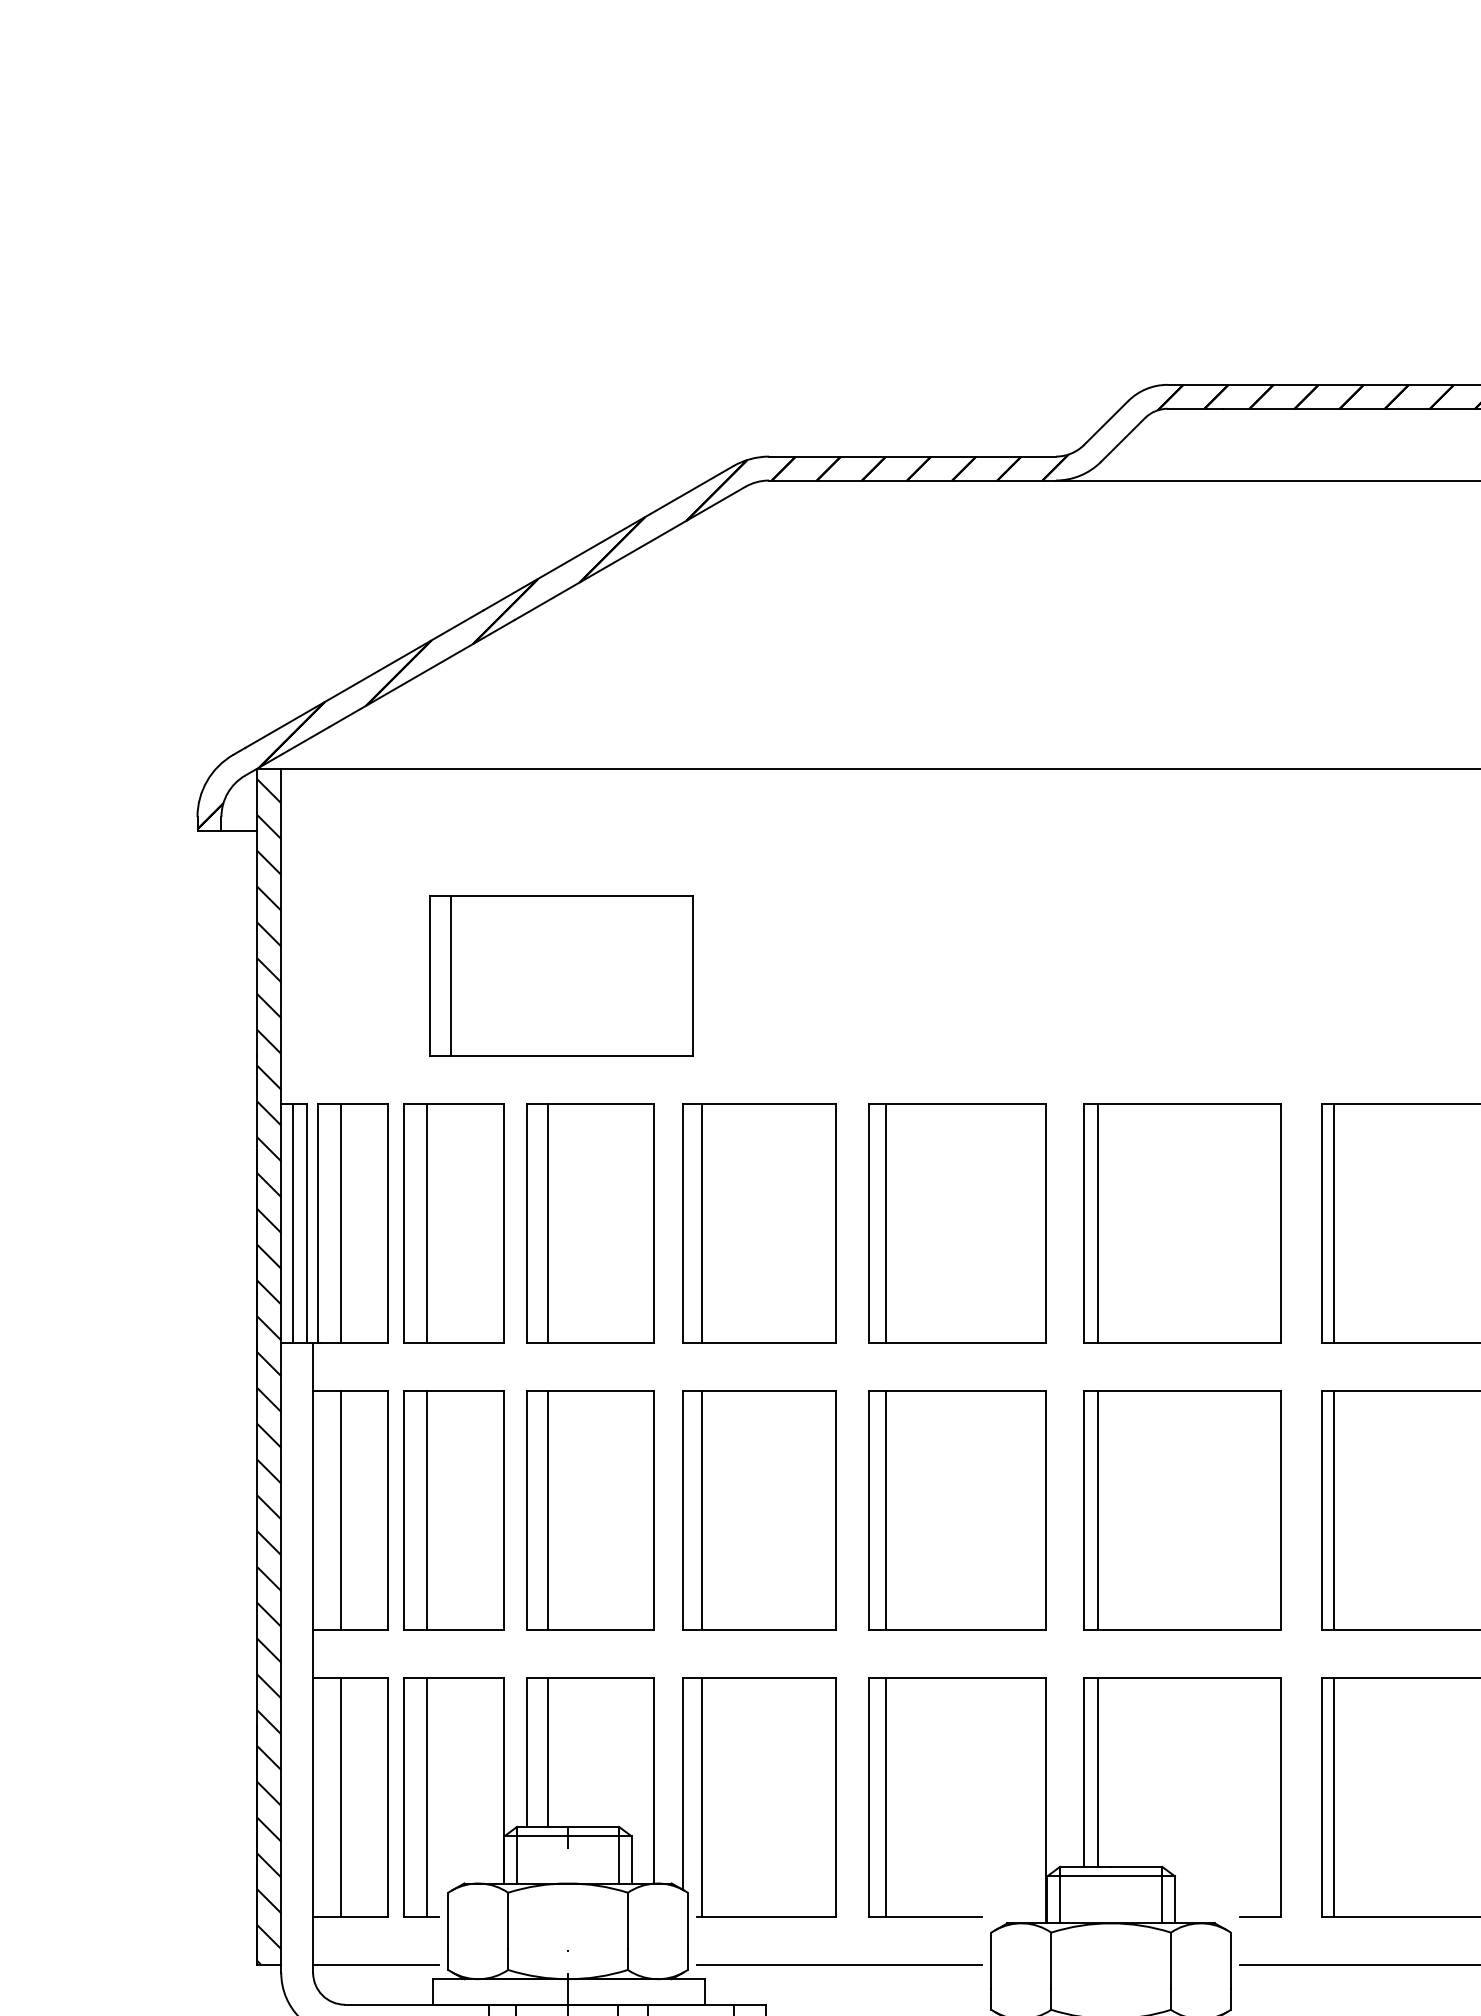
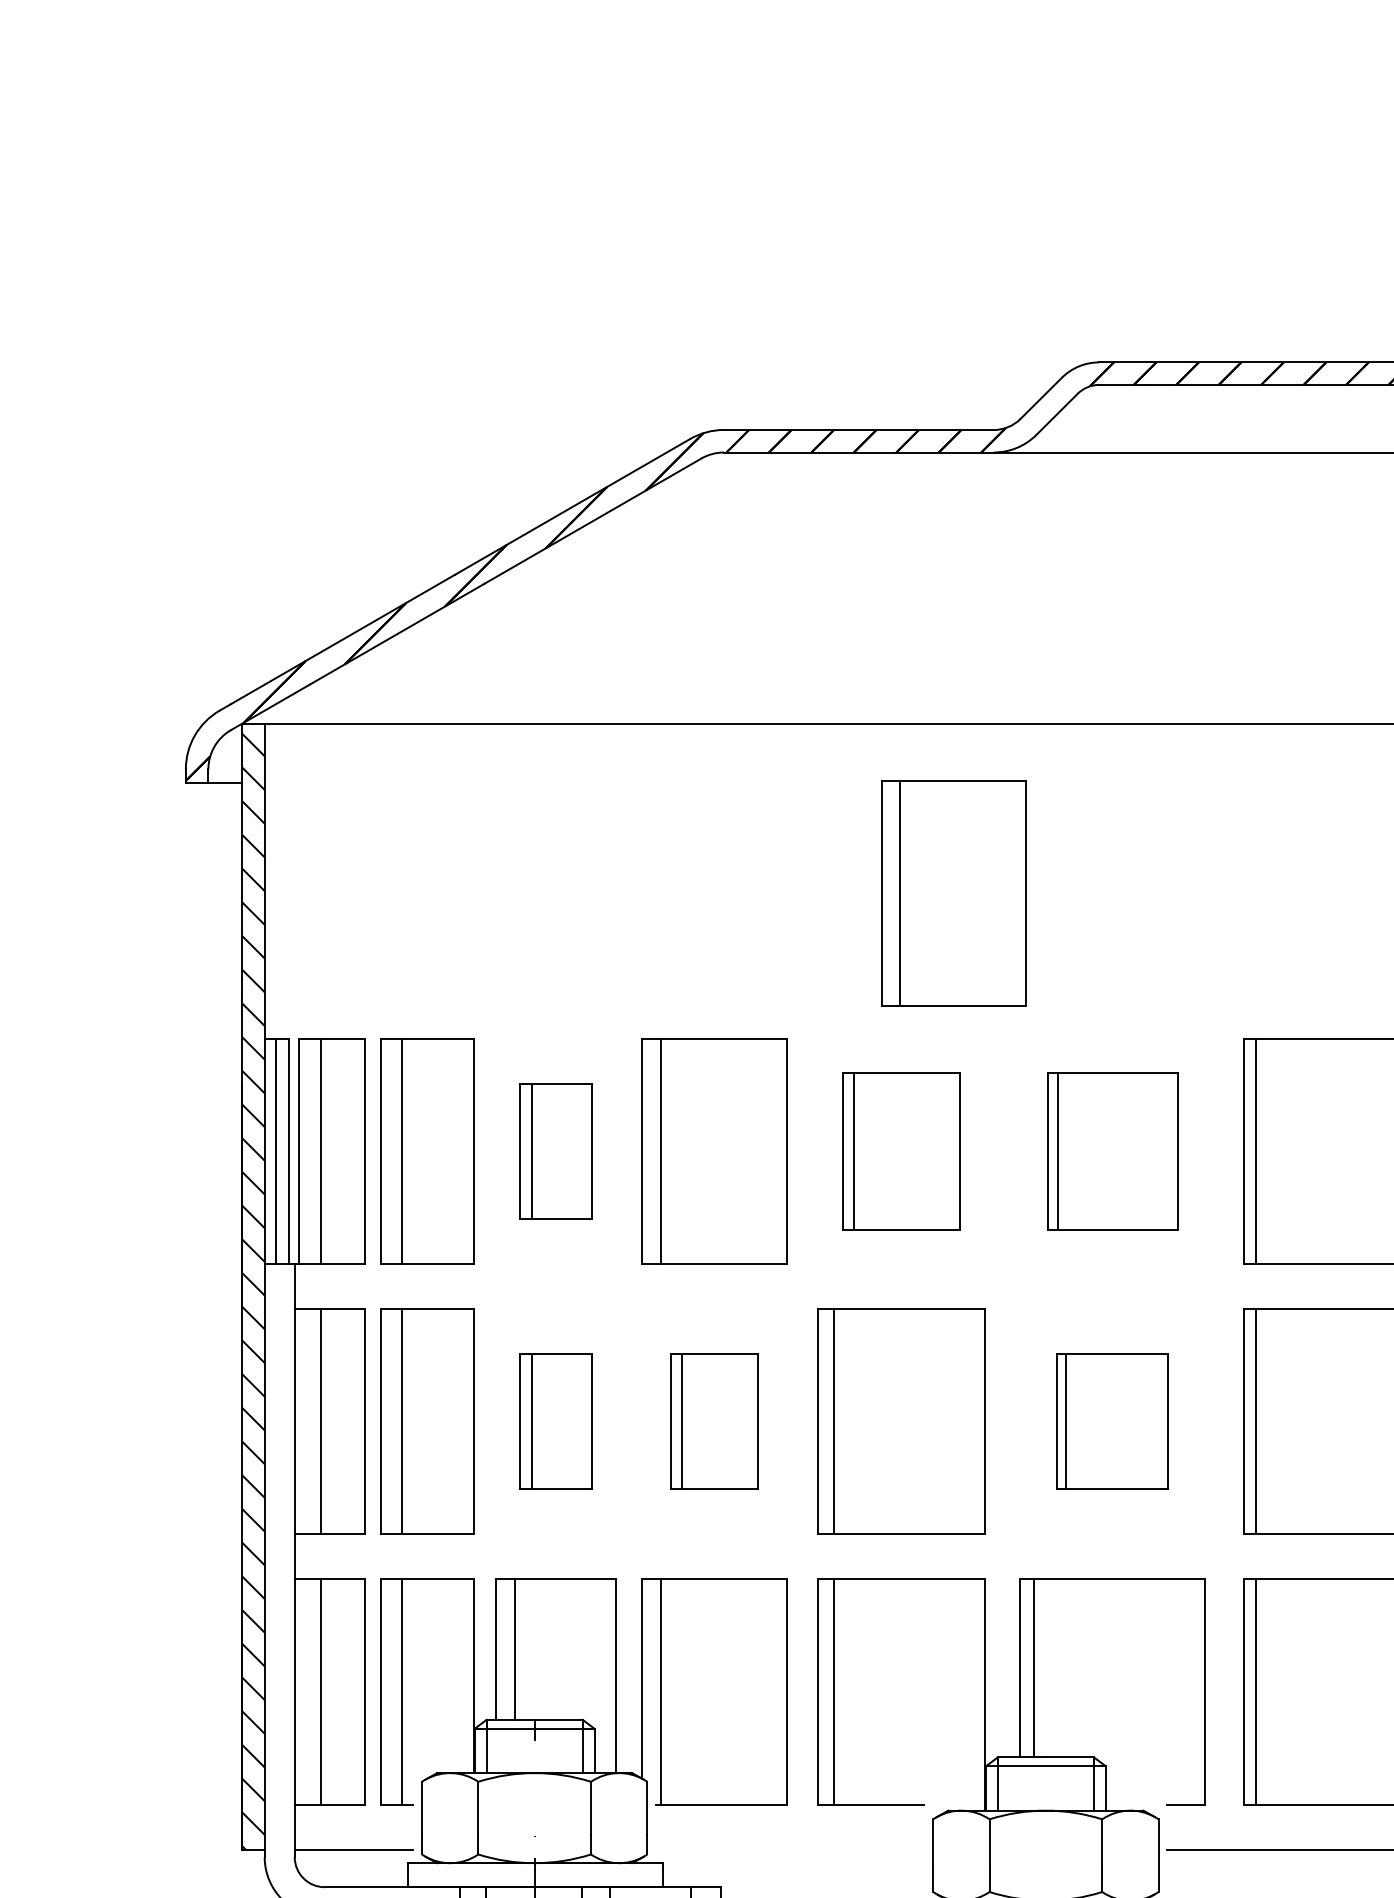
part: (1013, 949) -> (953, 893), added
part: (561, 975) -> (528, 918), removed
part: (590, 1223) -> (555, 1151), size x0.6
part: (957, 1223) -> (901, 1151), size x0.7
part: (1182, 1223) -> (1113, 1151), size x0.7
part: (590, 1510) -> (555, 1422), size x0.6
part: (759, 1510) -> (714, 1422), size x0.6
part: (1182, 1510) -> (1113, 1422), size x0.6
line: (839, 1964) -> (790, 1849), removed

